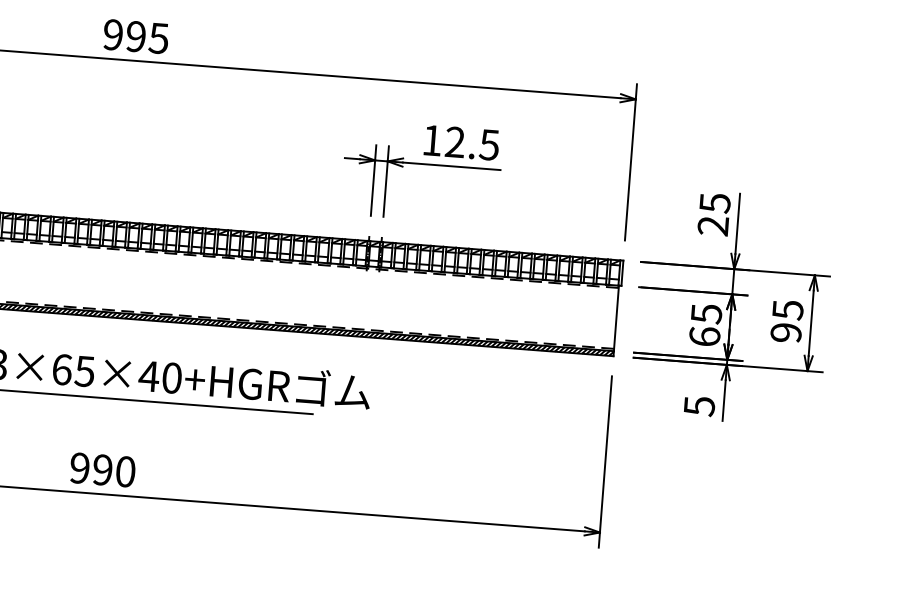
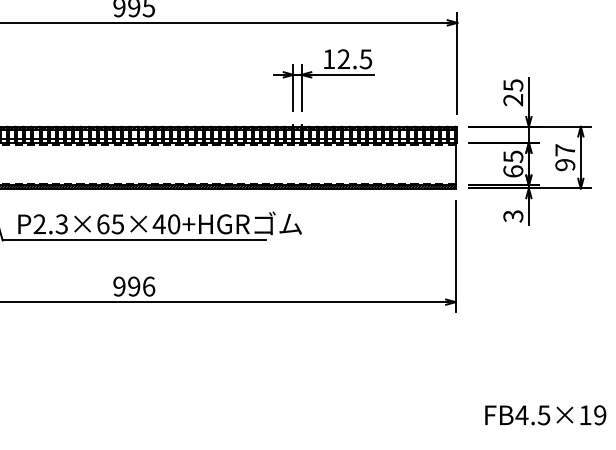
text: (788, 310) -> (565, 150), 95 -> 97
text: (698, 404) -> (512, 215), 5 -> 3
text: (126, 471) -> (149, 286), 990 -> 996

